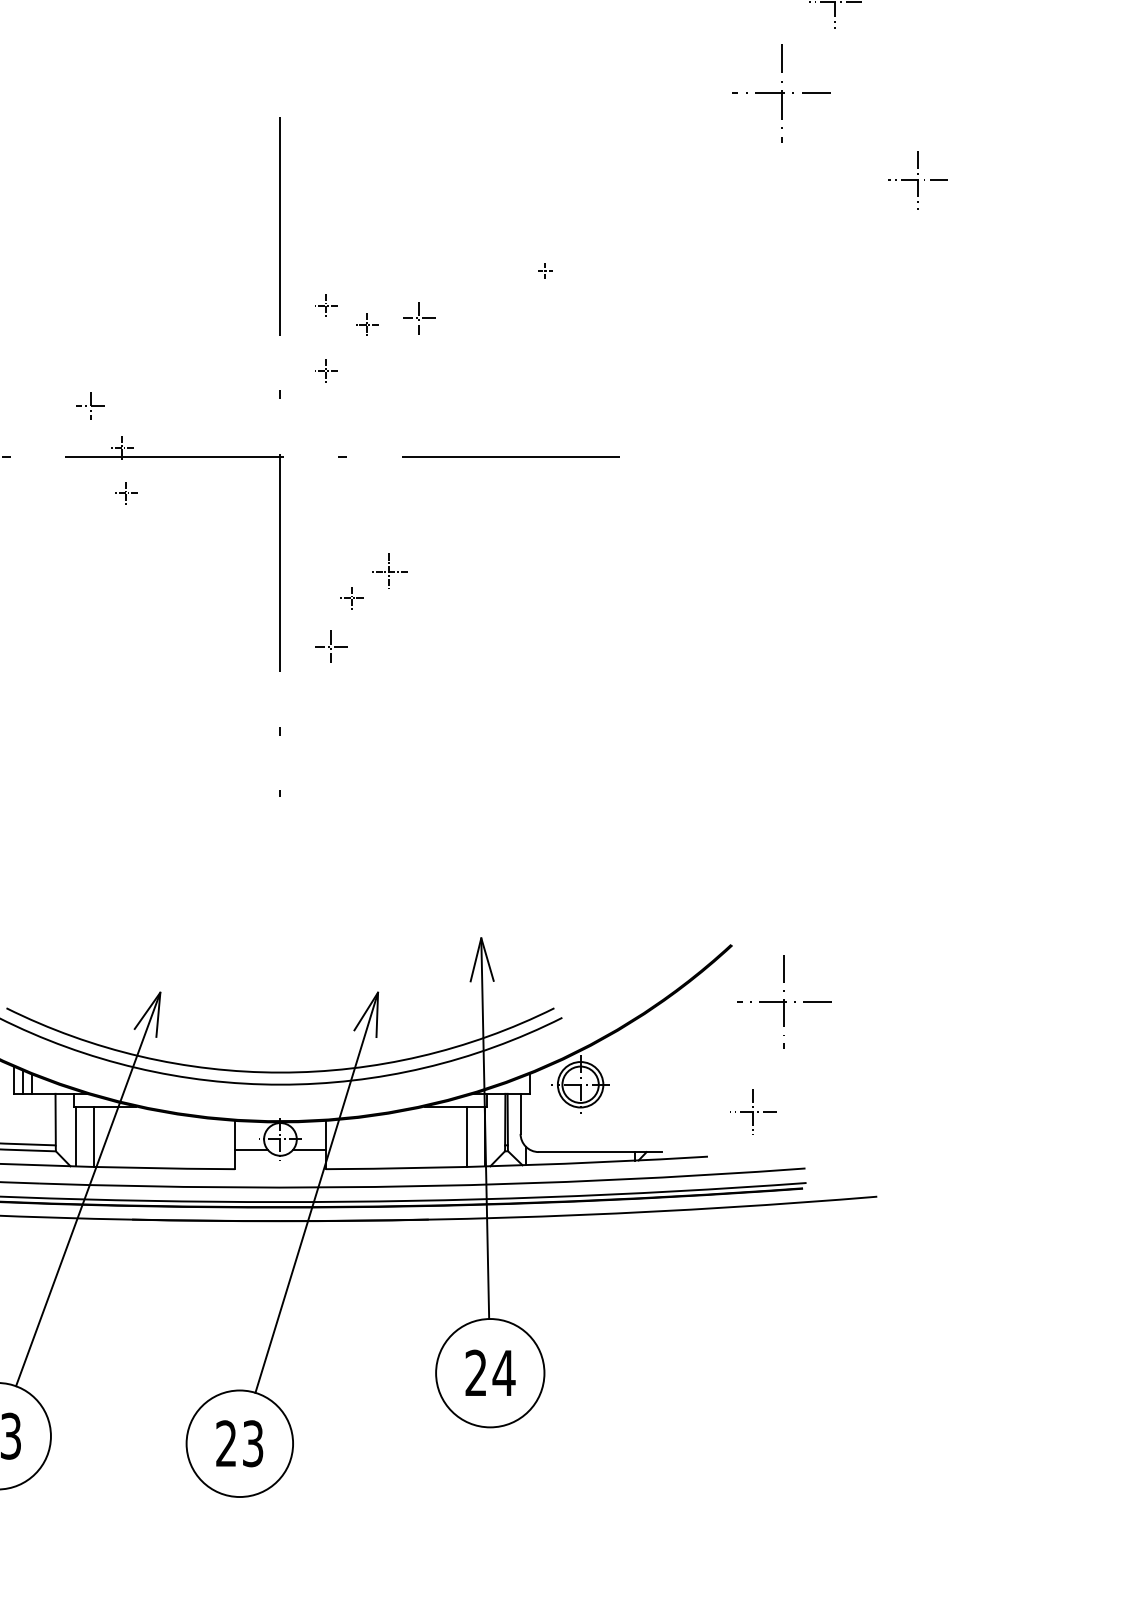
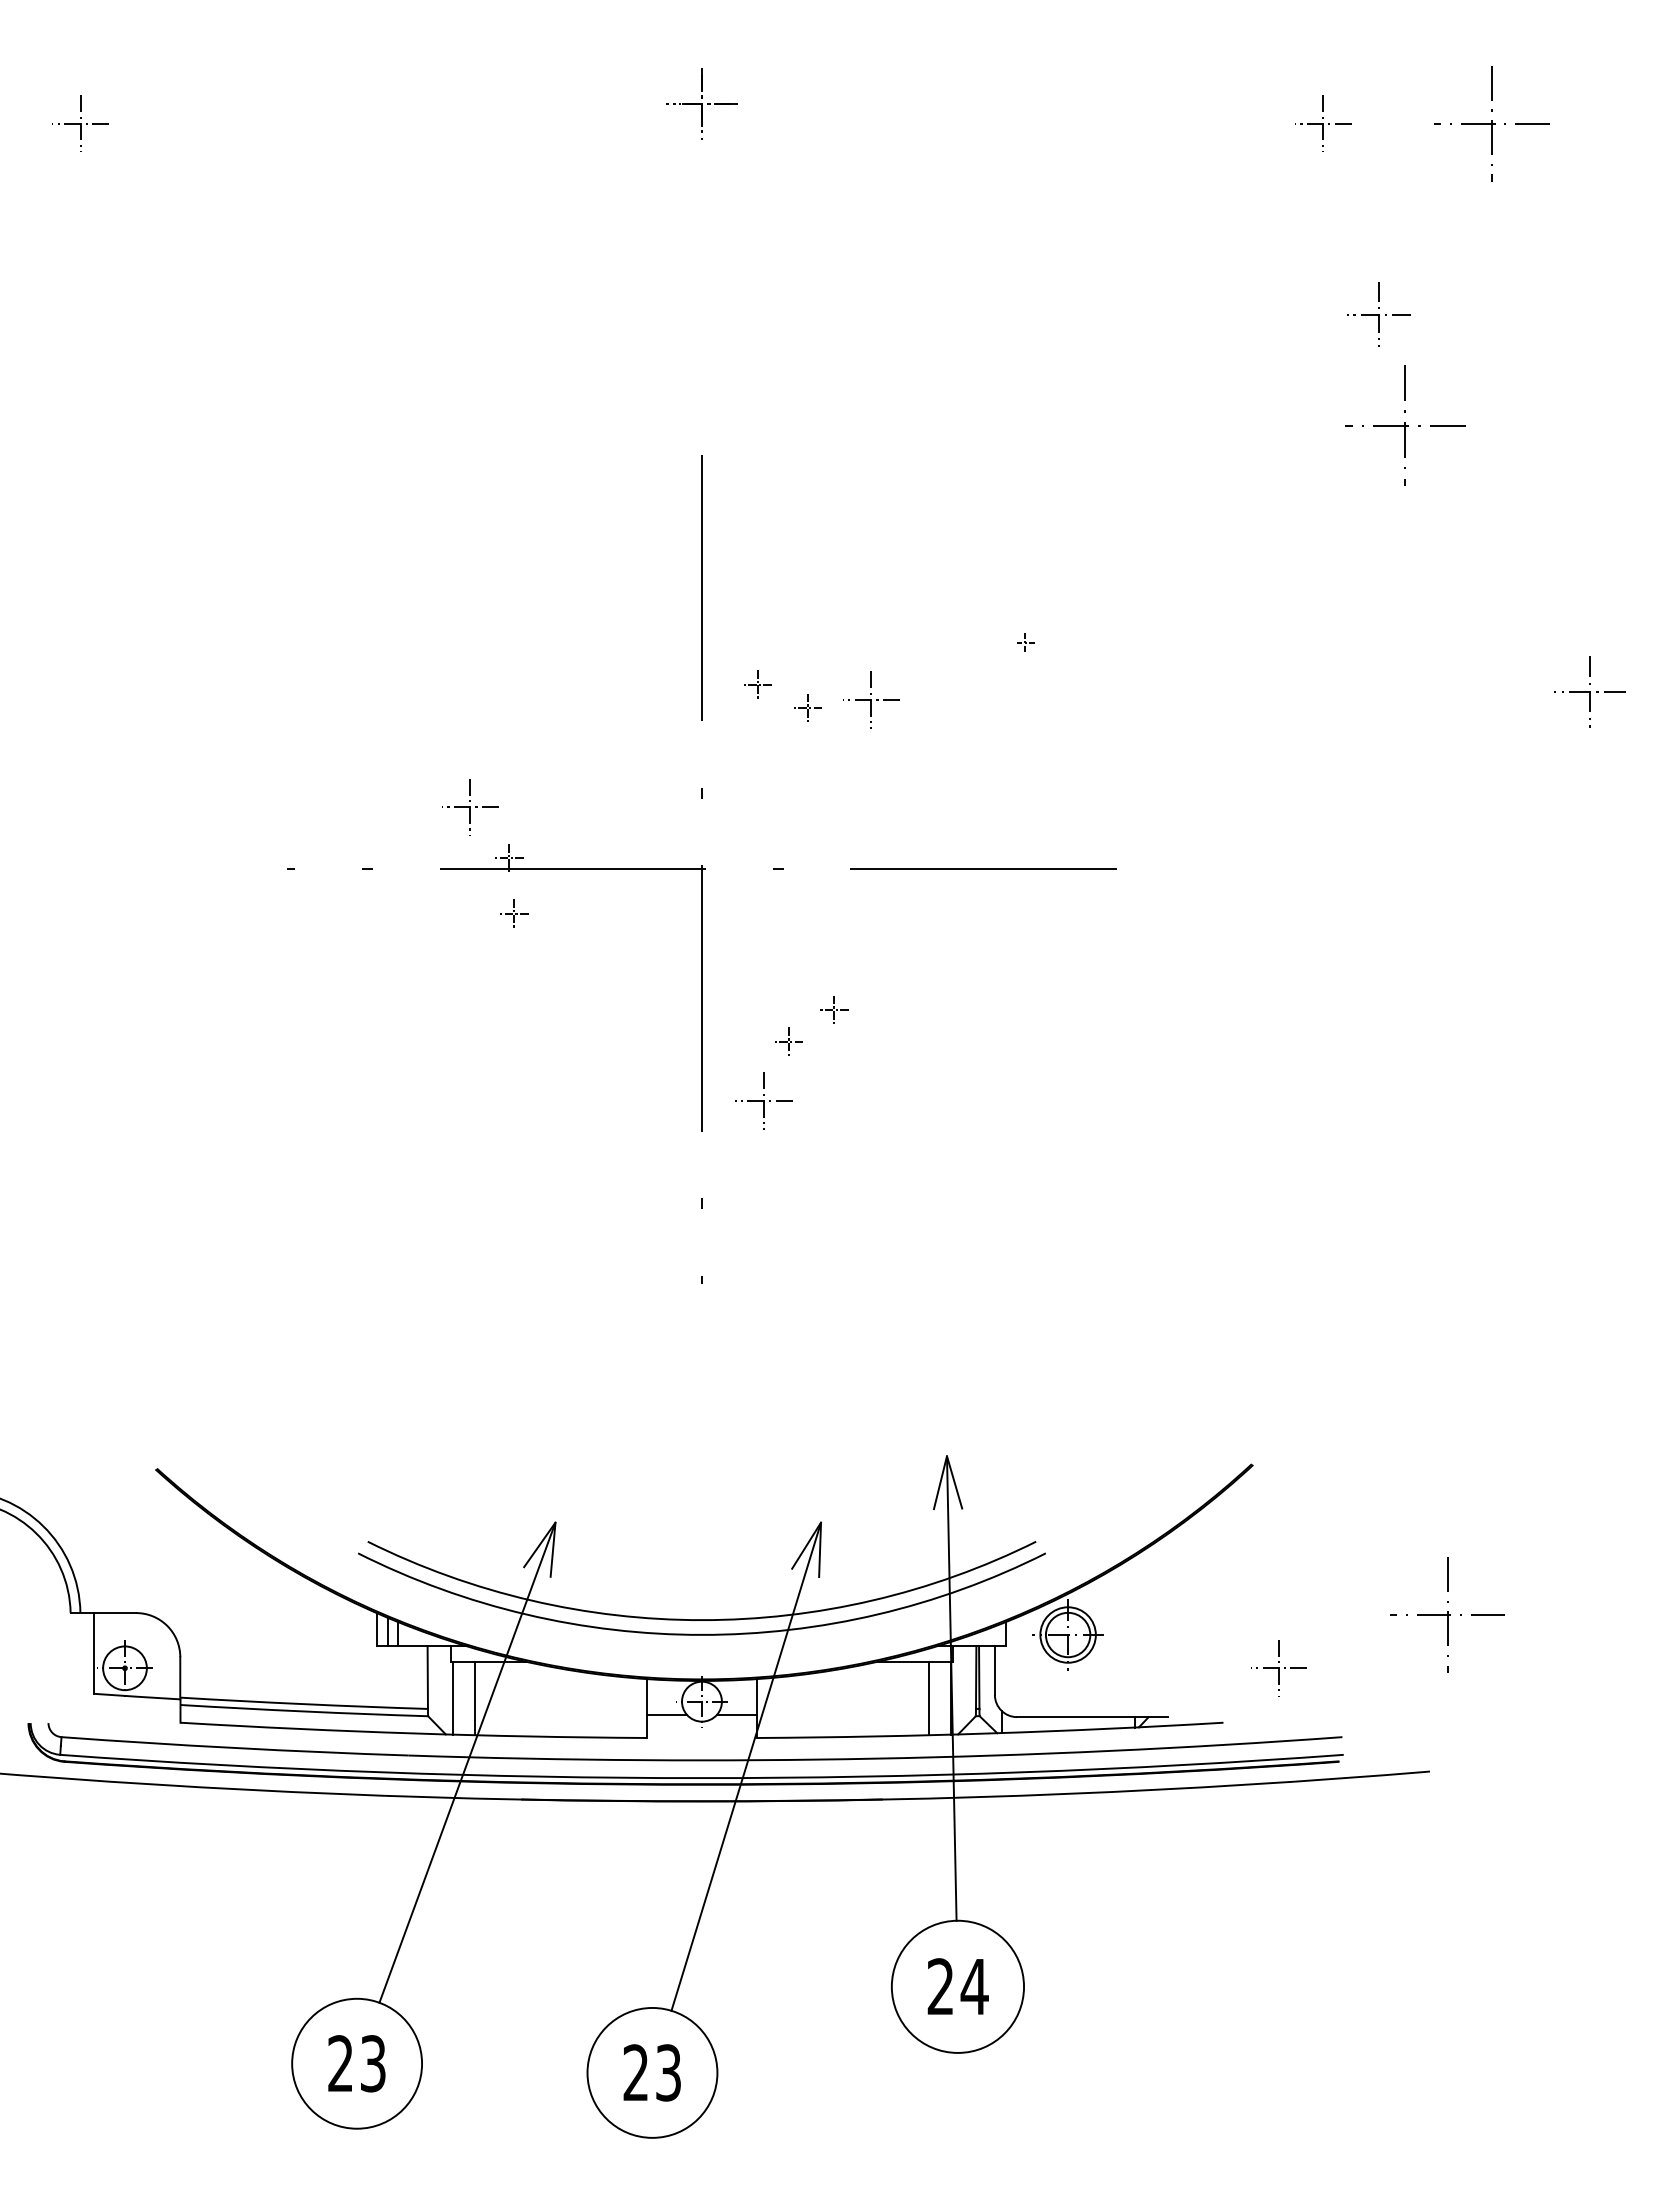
part: (781, 93) -> (1405, 425), moved
part: (917, 180) -> (1589, 691), moved
part: (419, 317) -> (871, 699), size x1.43
part: (325, 371) -> (757, 764), removed
part: (90, 406) -> (470, 807), size x1.67
part: (389, 571) -> (834, 1009), size x0.62
part: (330, 646) -> (763, 1100), size x1.43
part: (784, 1001) -> (1447, 1614), moved

